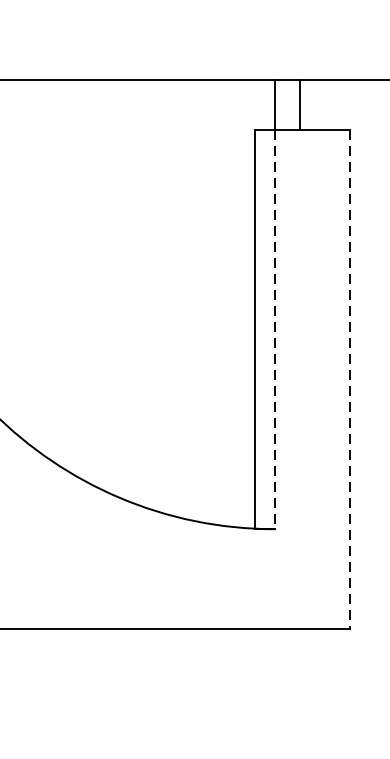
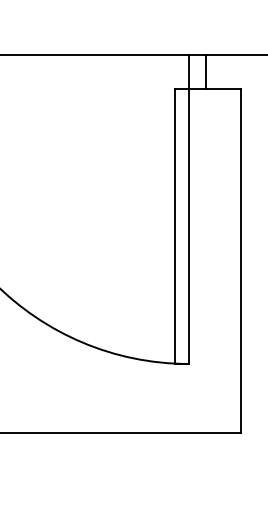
line: (275, 330) -> (189, 227), dashed -> solid
line: (349, 378) -> (240, 260), dashed -> solid

